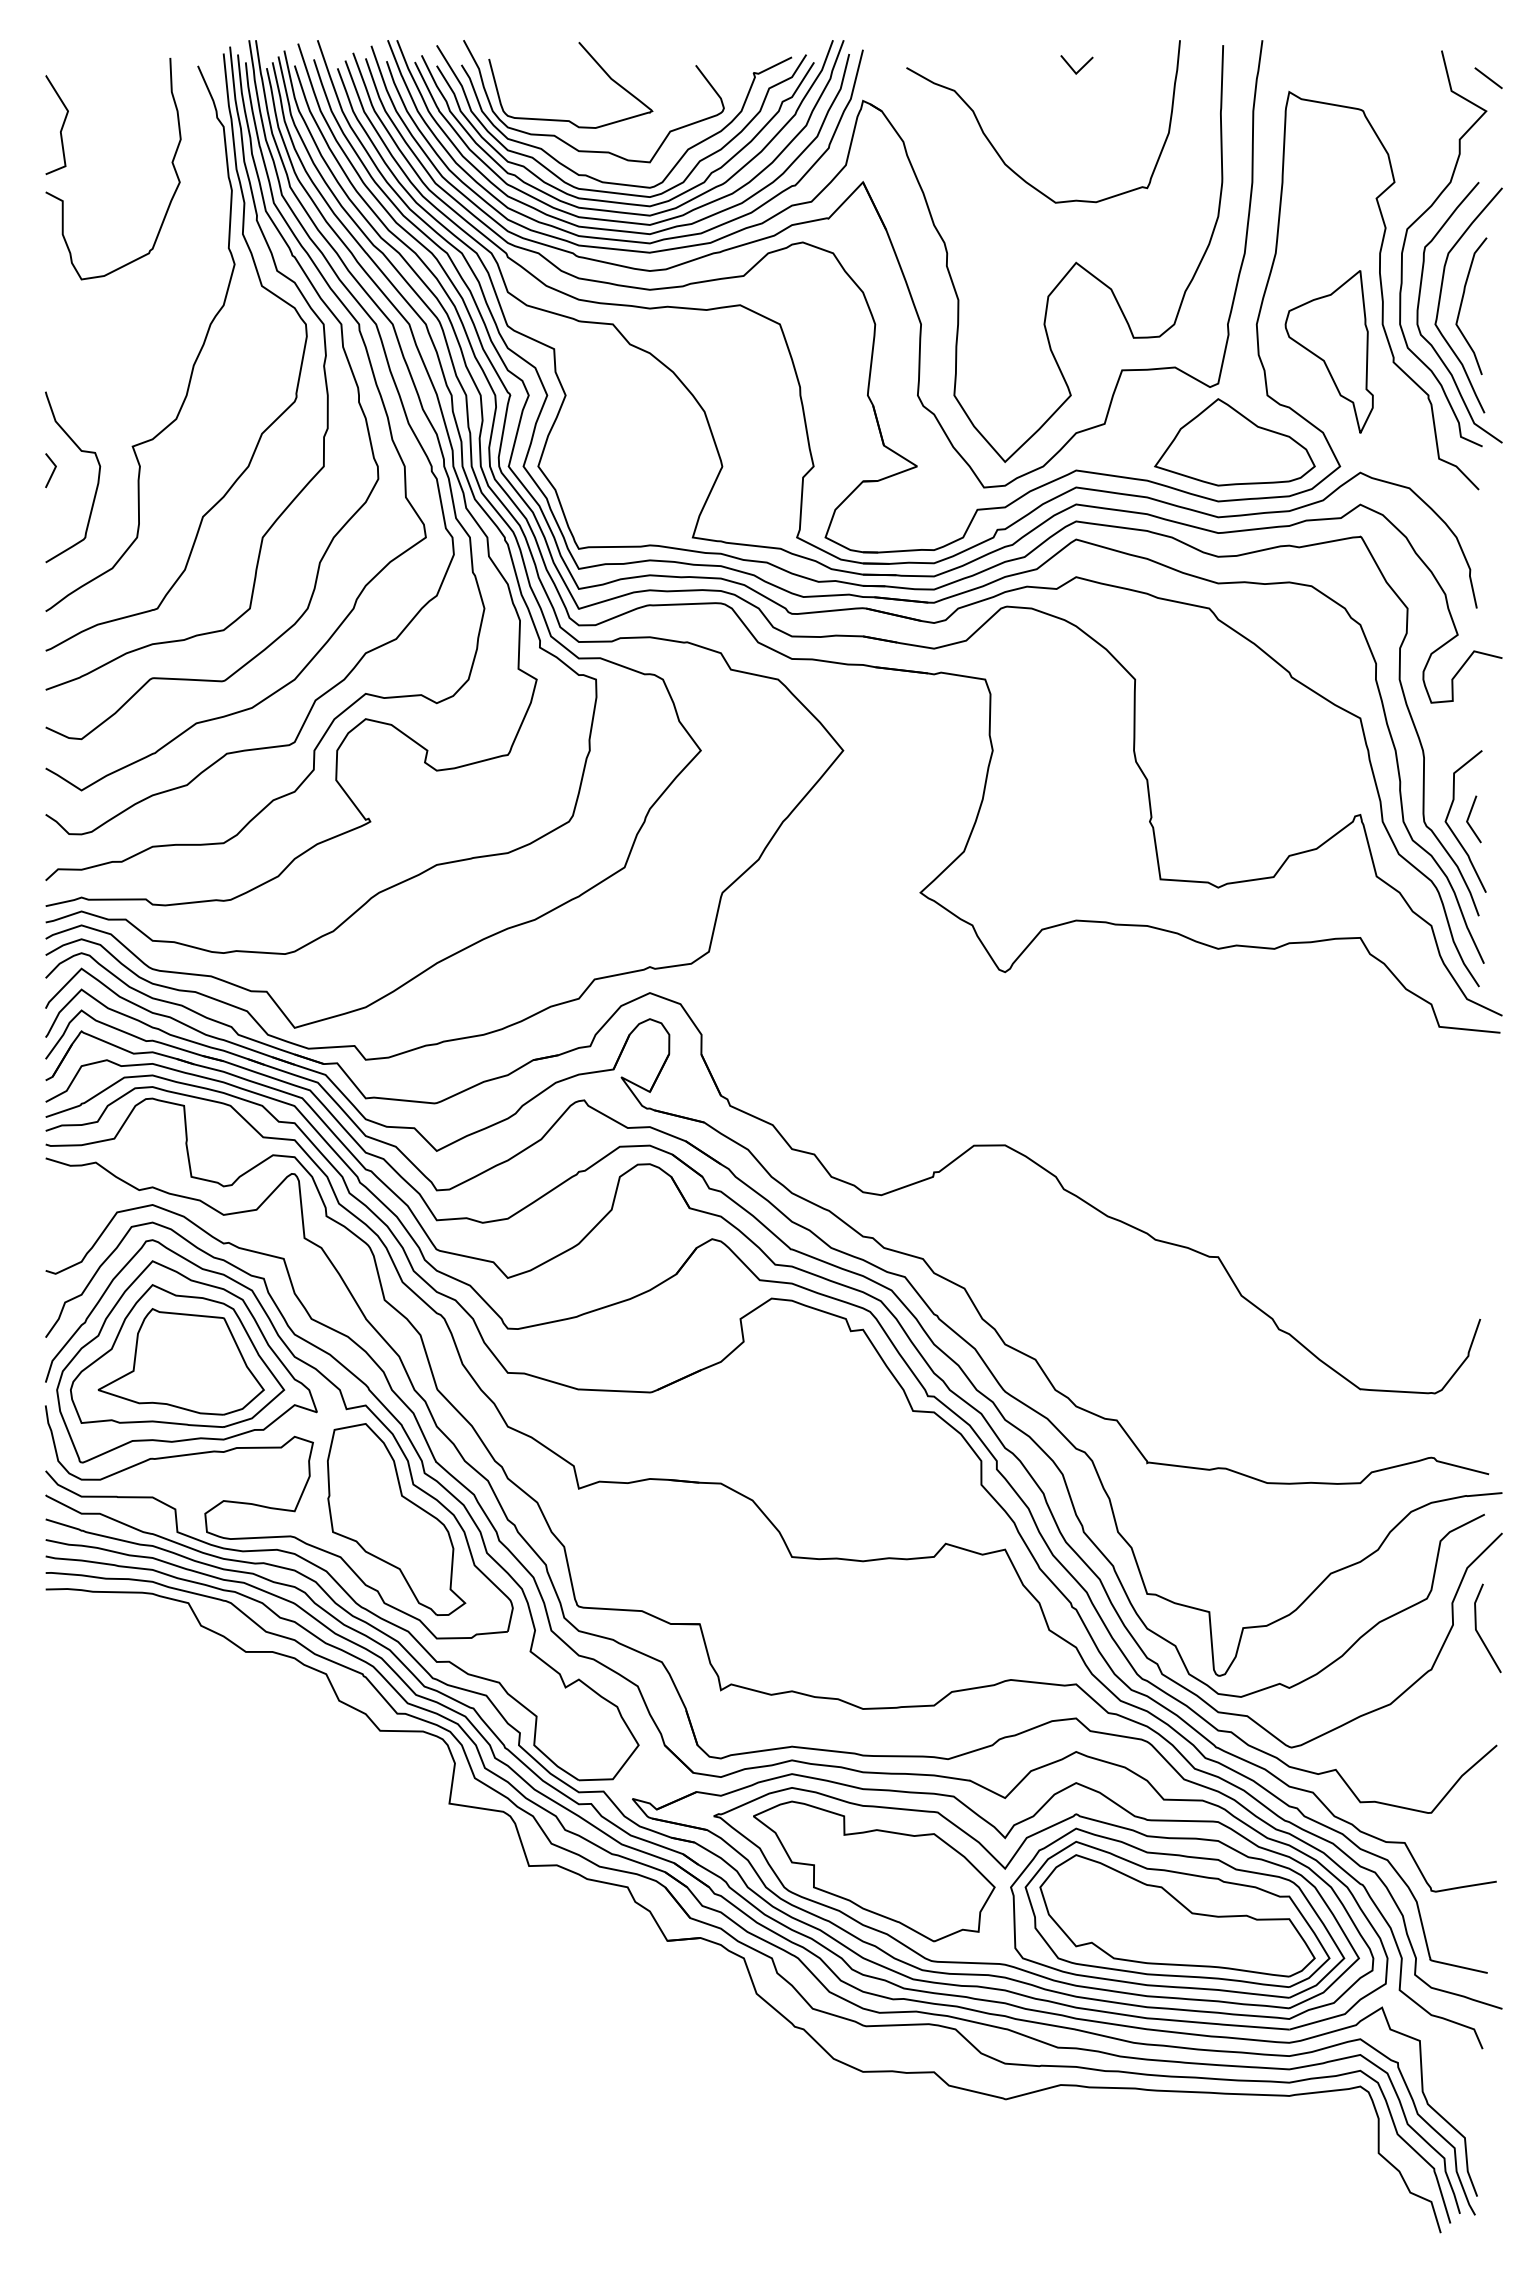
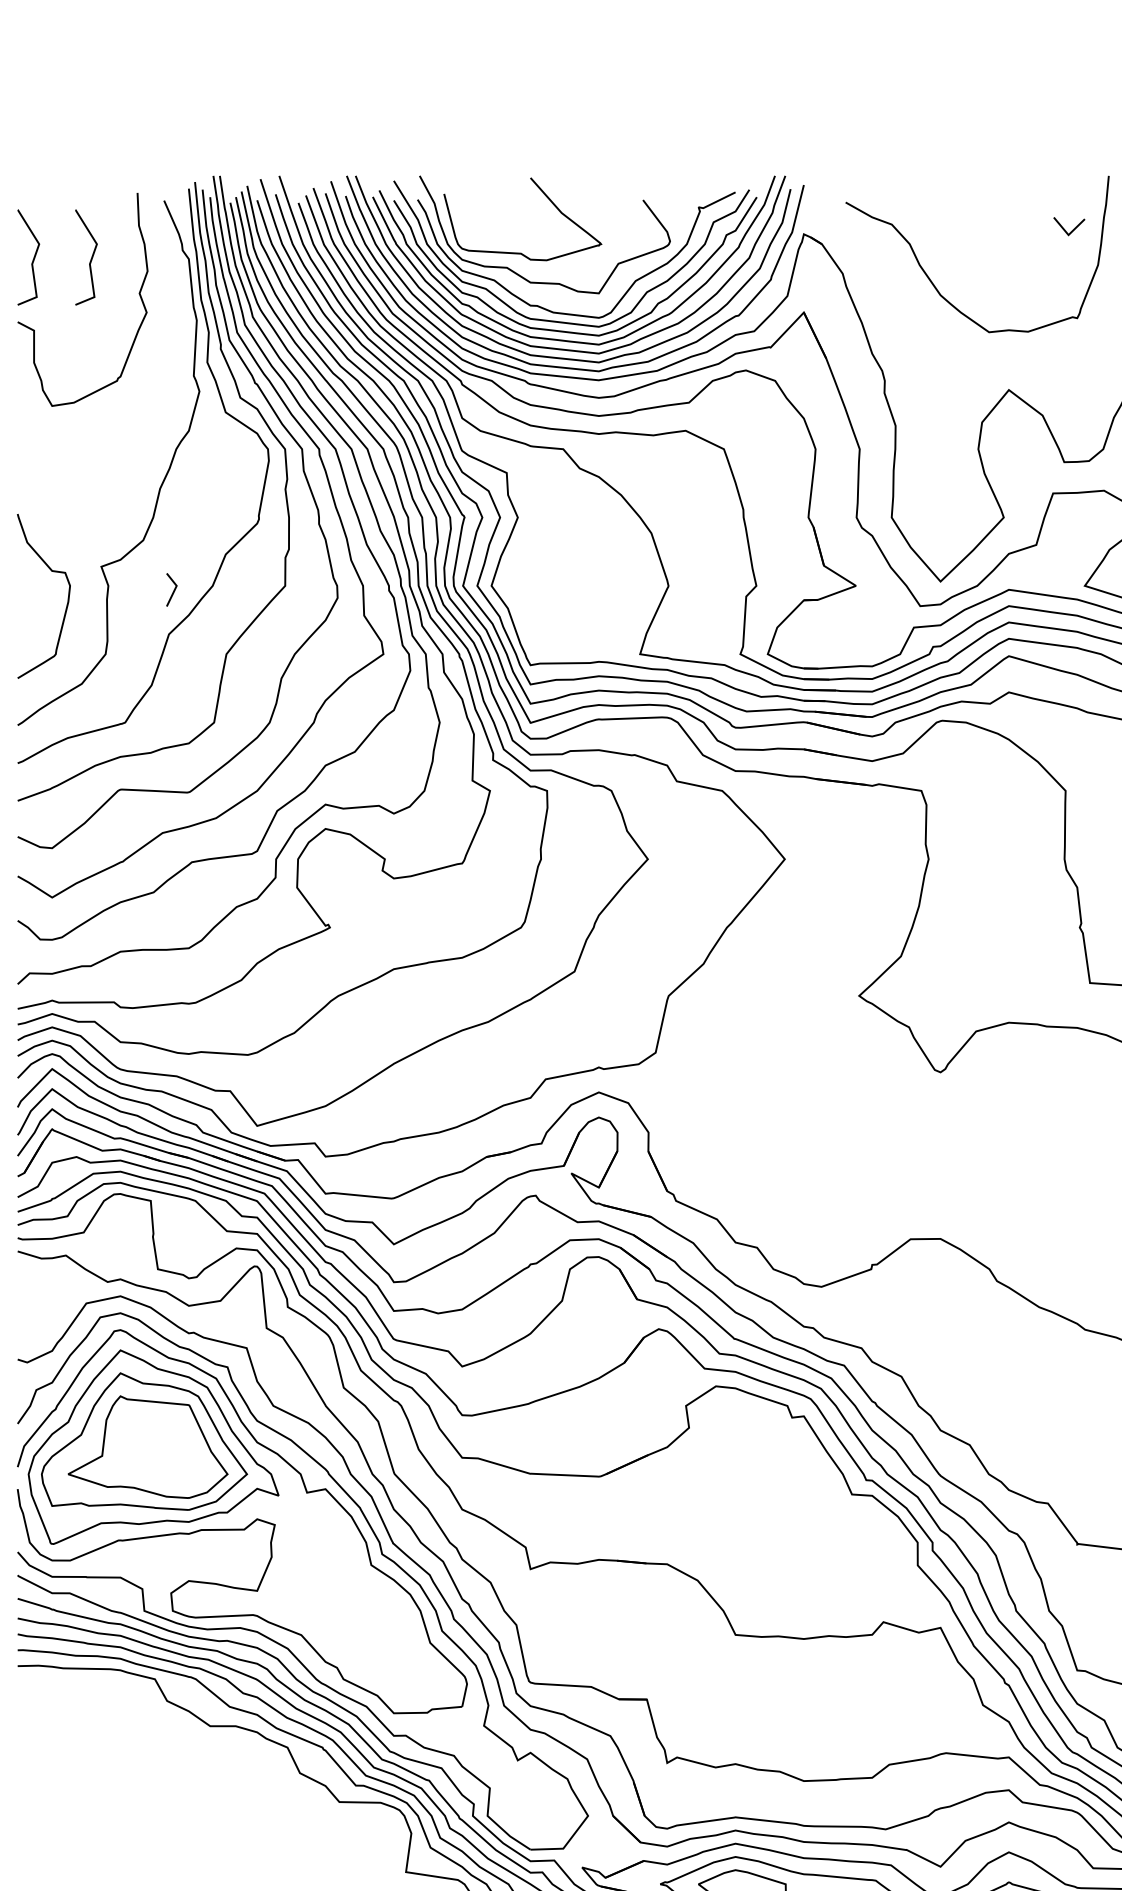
line: (1072, 67) -> (1065, 229), moved
curve: (121, 126) -> (90, 258), added
line: (52, 471) -> (173, 590), moved
part: (396, 1519) -> (355, 1598), removed

